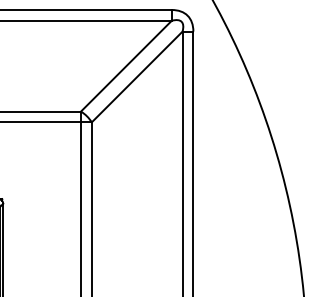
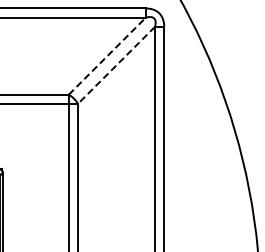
line: (126, 65) -> (107, 55), solid -> dashed
line: (137, 77) -> (116, 65), solid -> dashed

